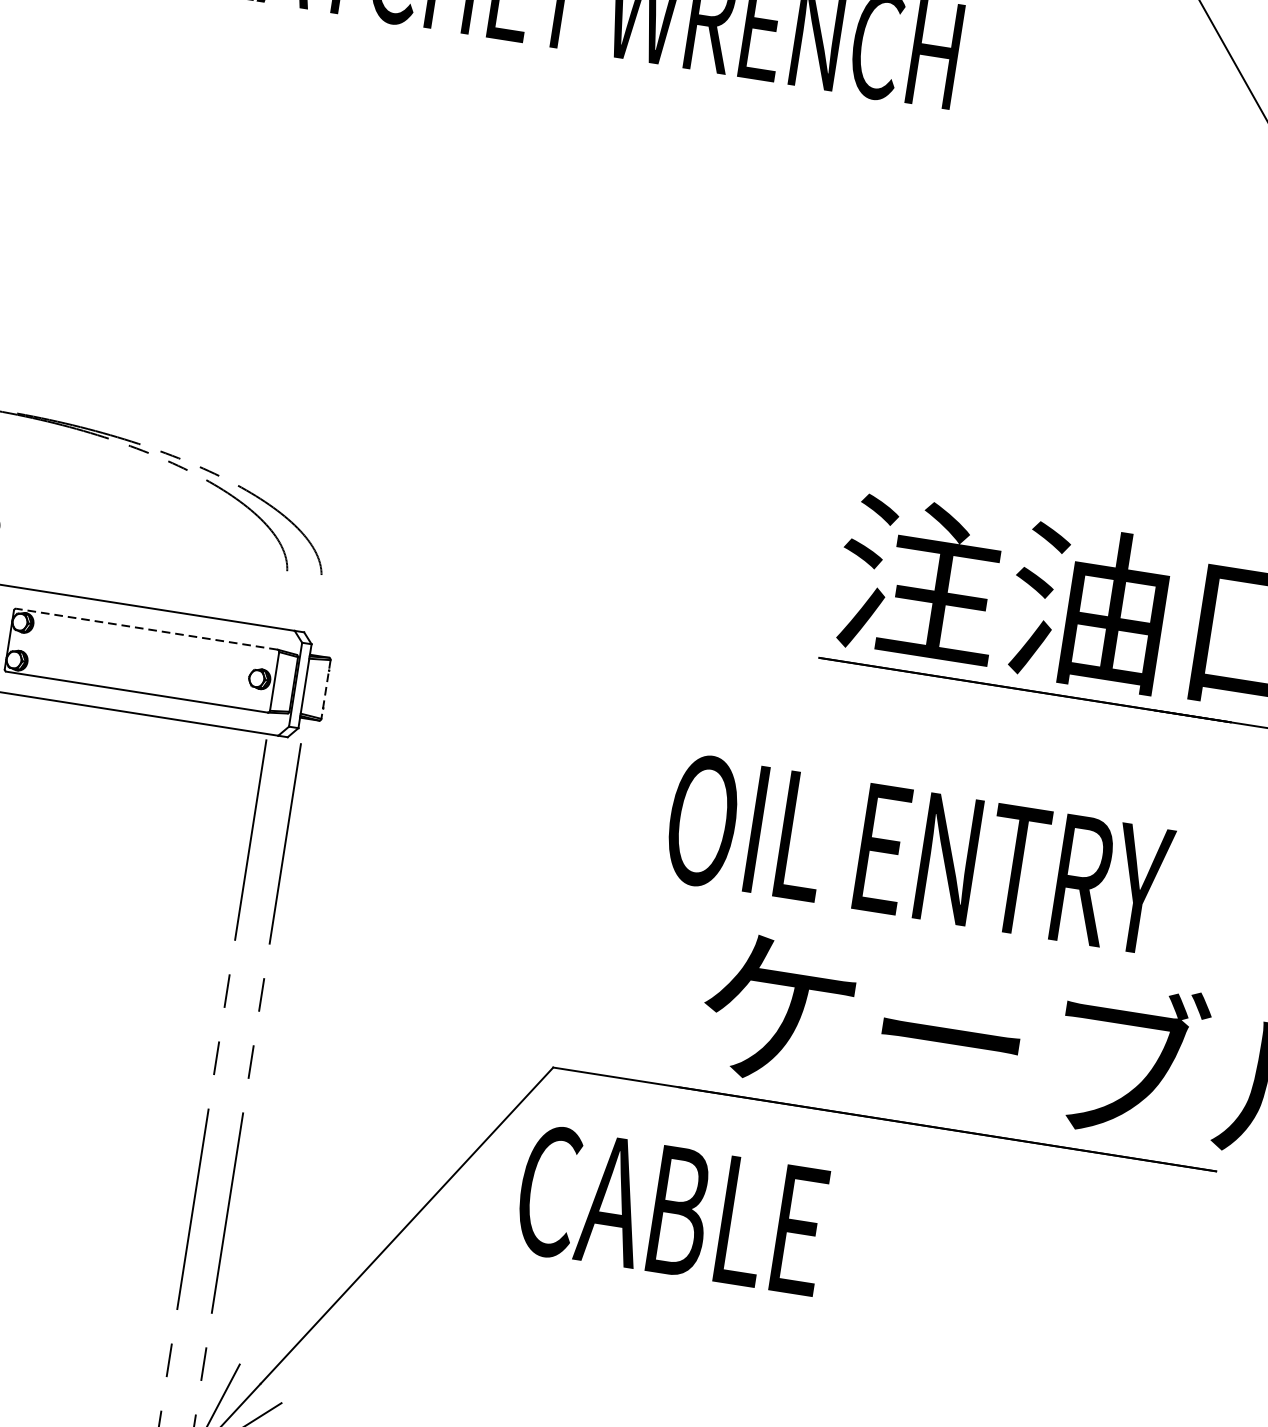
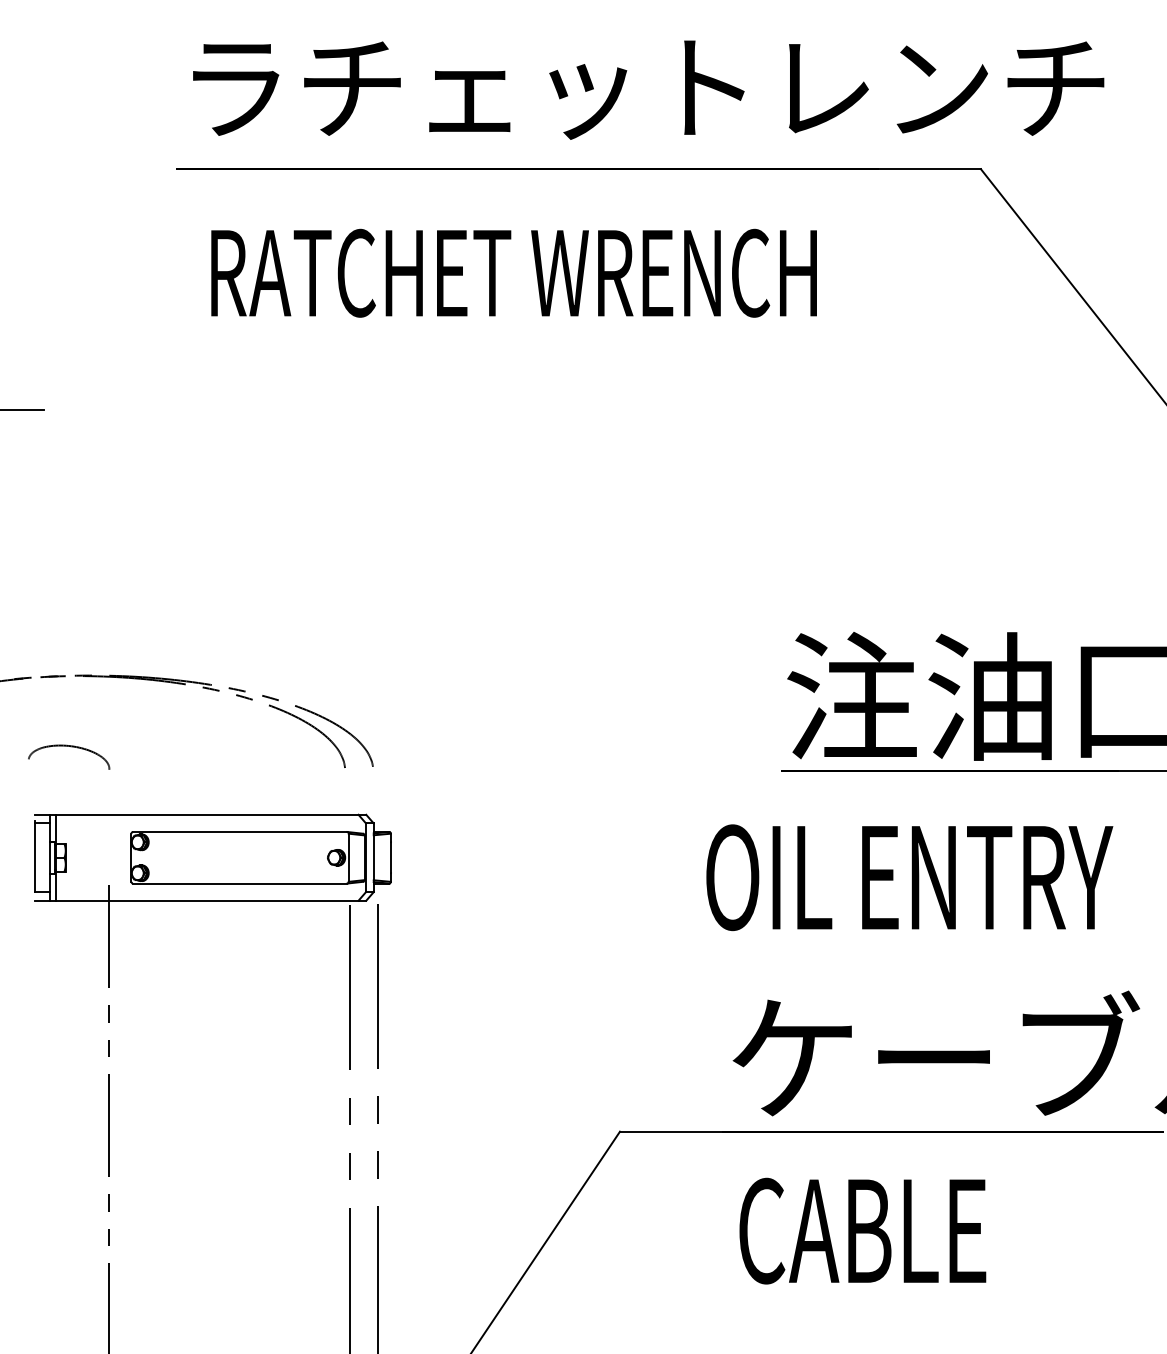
line: (146, 628) -> (239, 831), dashed -> solid
line: (325, 690) -> (390, 858), dashed -> solid
text: (918, 854) -> (909, 877), moved
text: (671, 1209) -> (862, 1230), moved

